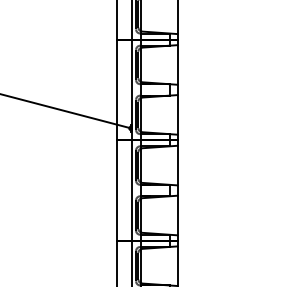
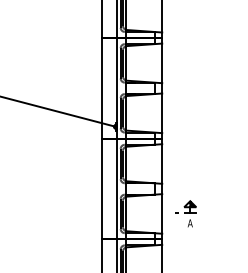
part: (201, 214) -> (186, 212), added

